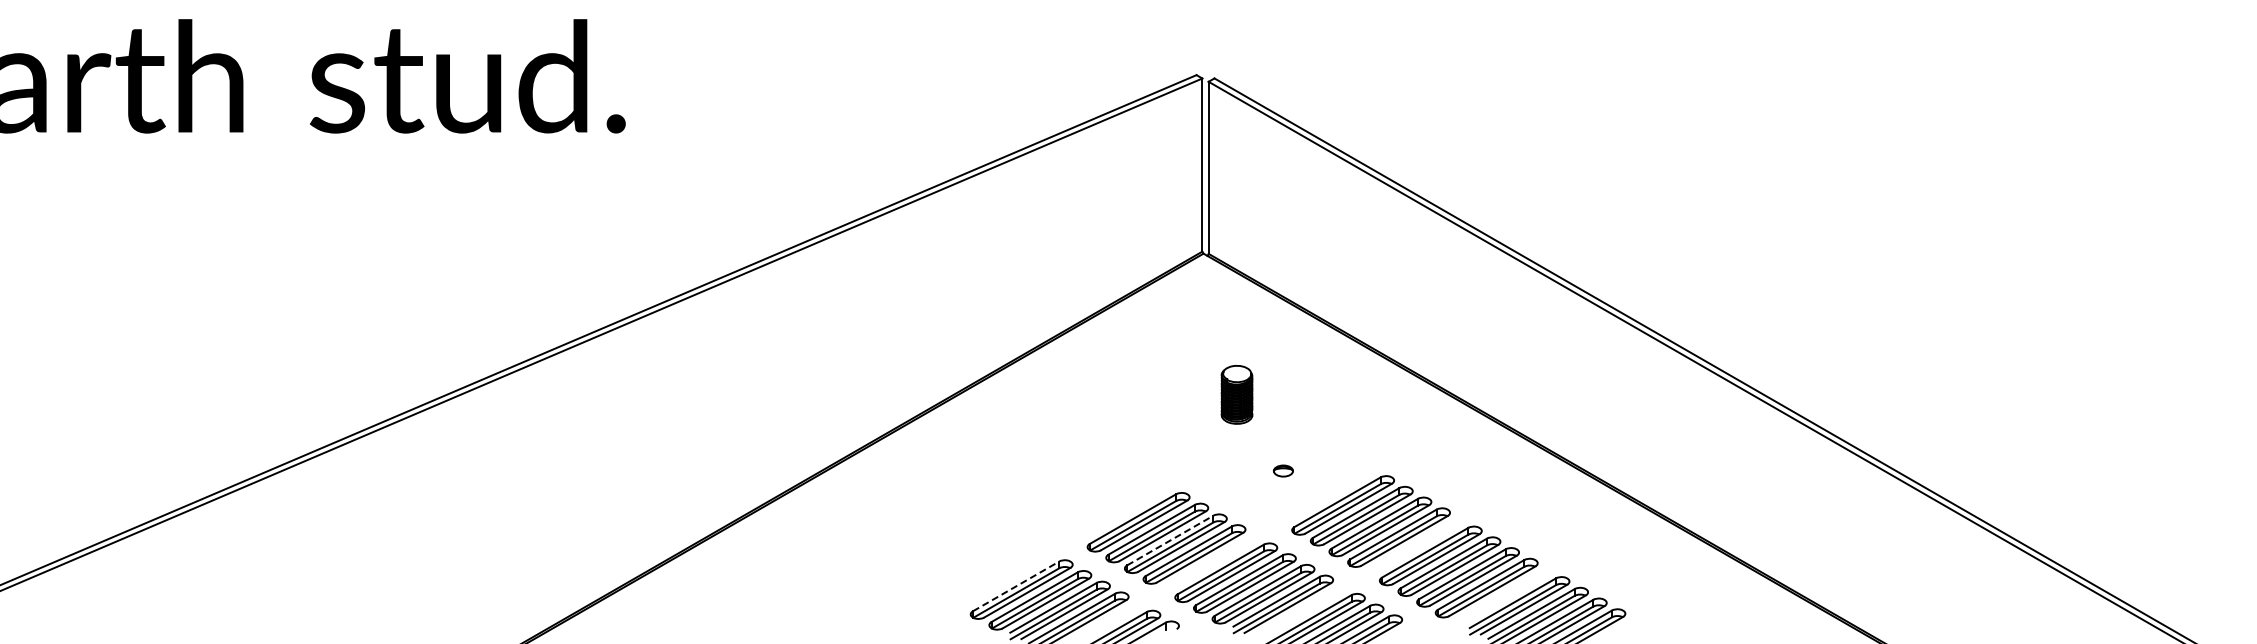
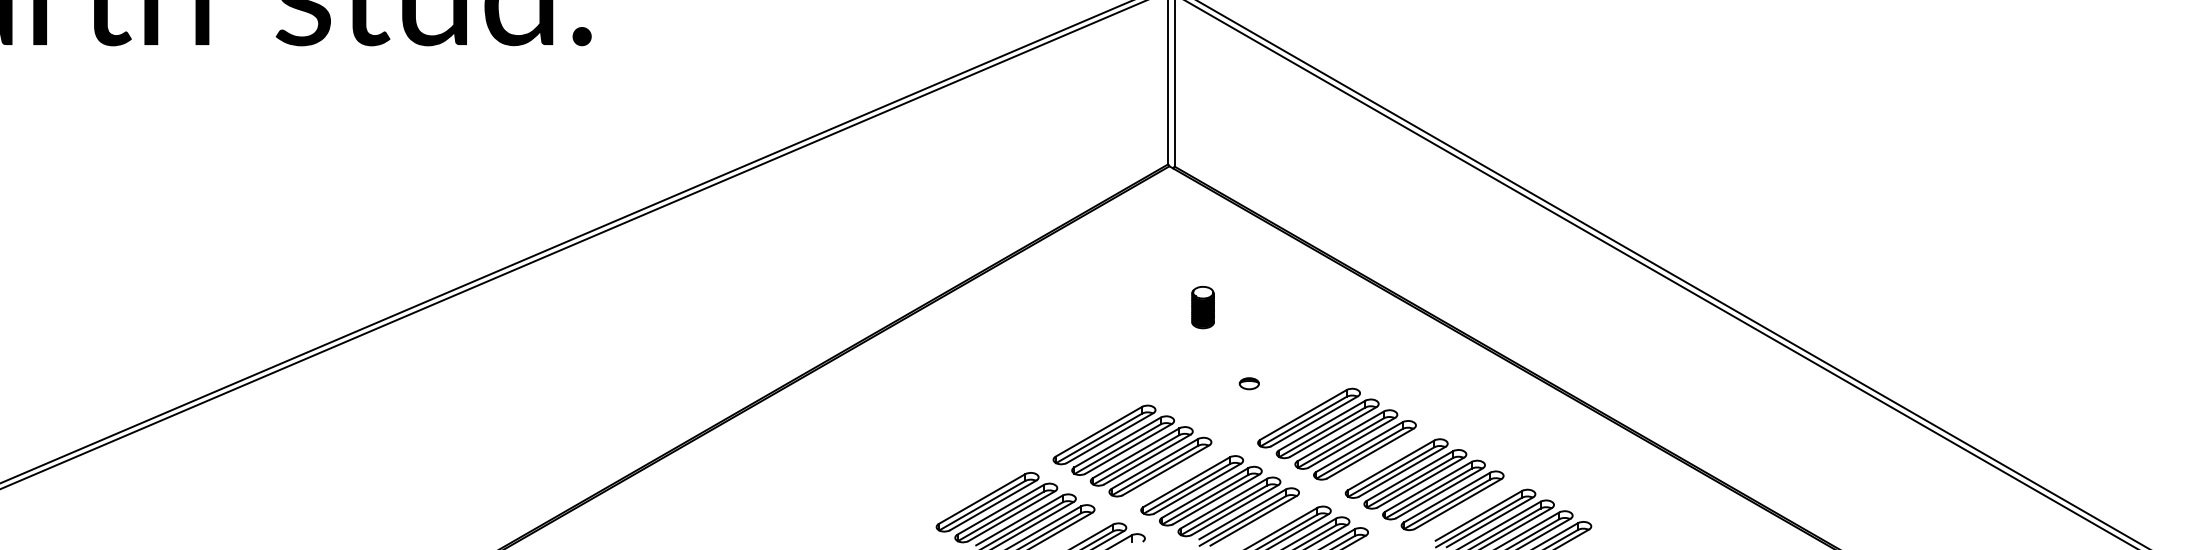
part: (1237, 394) -> (1203, 307), size x0.71
line: (1170, 540) -> (1136, 453), dashed -> solid
line: (1016, 586) -> (982, 499), dashed -> solid

